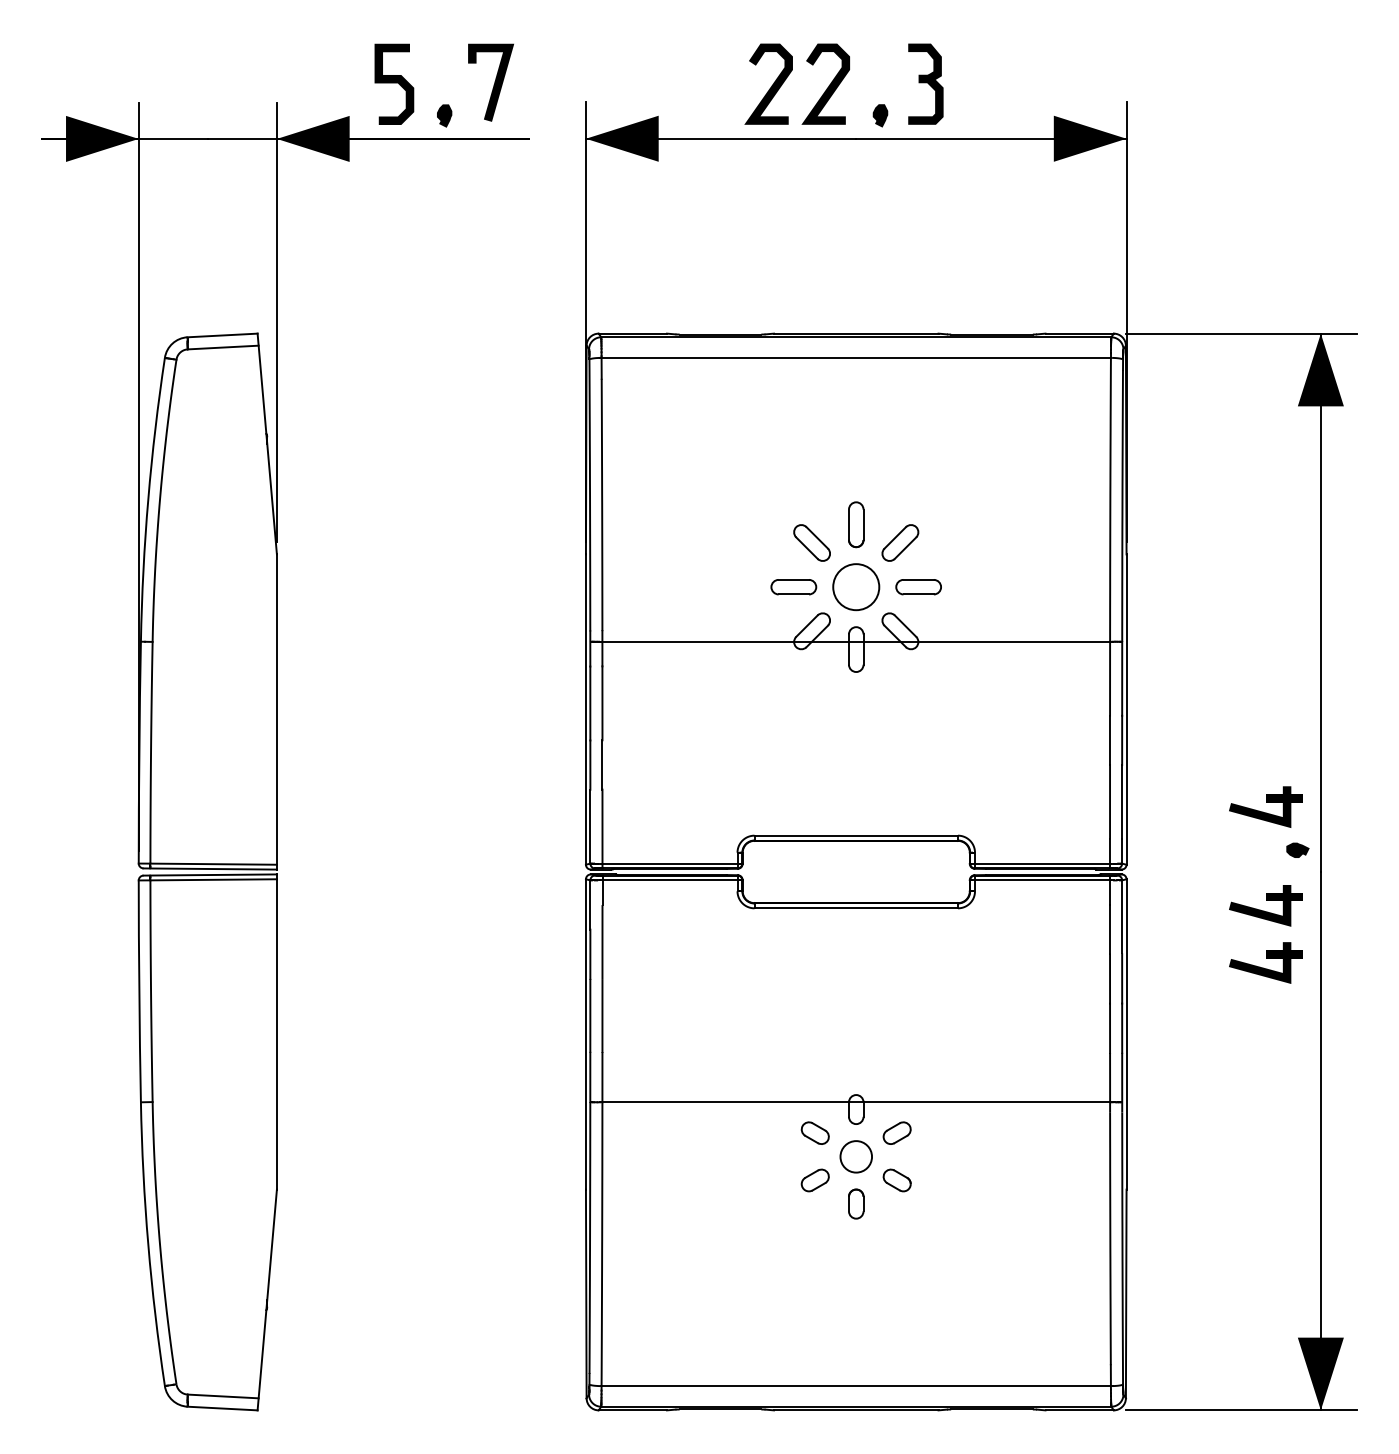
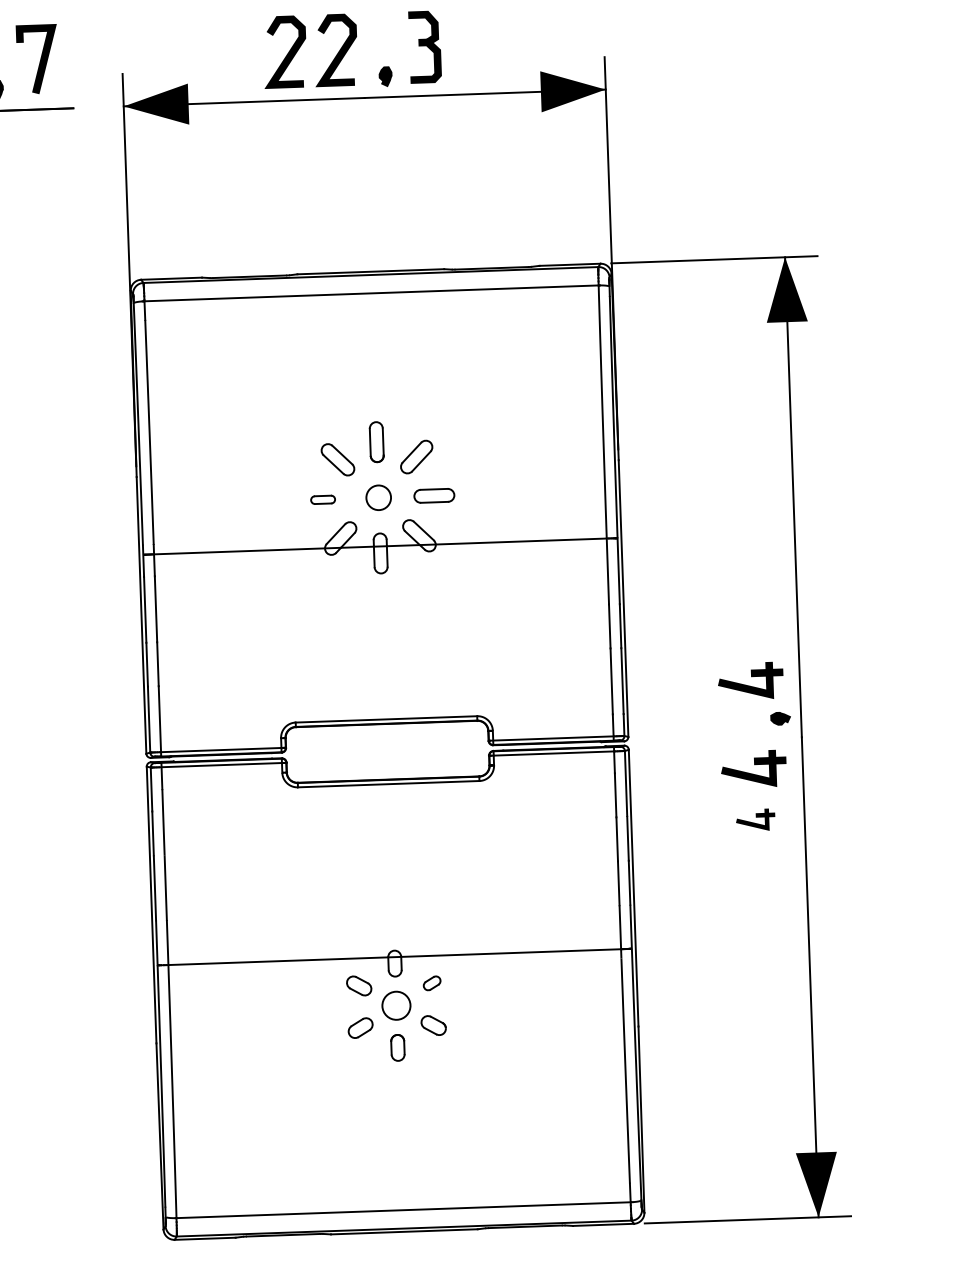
part: (793, 587) -> (322, 500), size x0.6
circle: (856, 587) -> (378, 498), size x0.6
part: (1265, 962) -> (755, 819), size x0.6
part: (896, 1132) -> (431, 982), size x0.7

